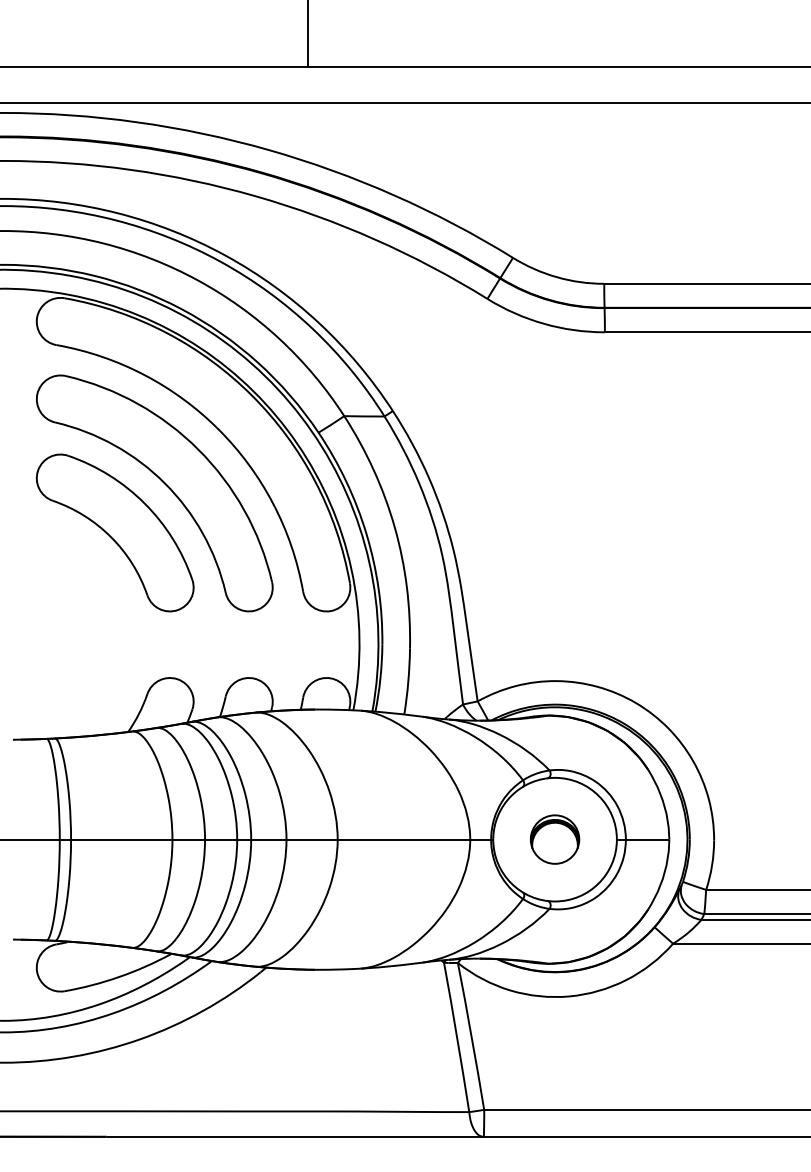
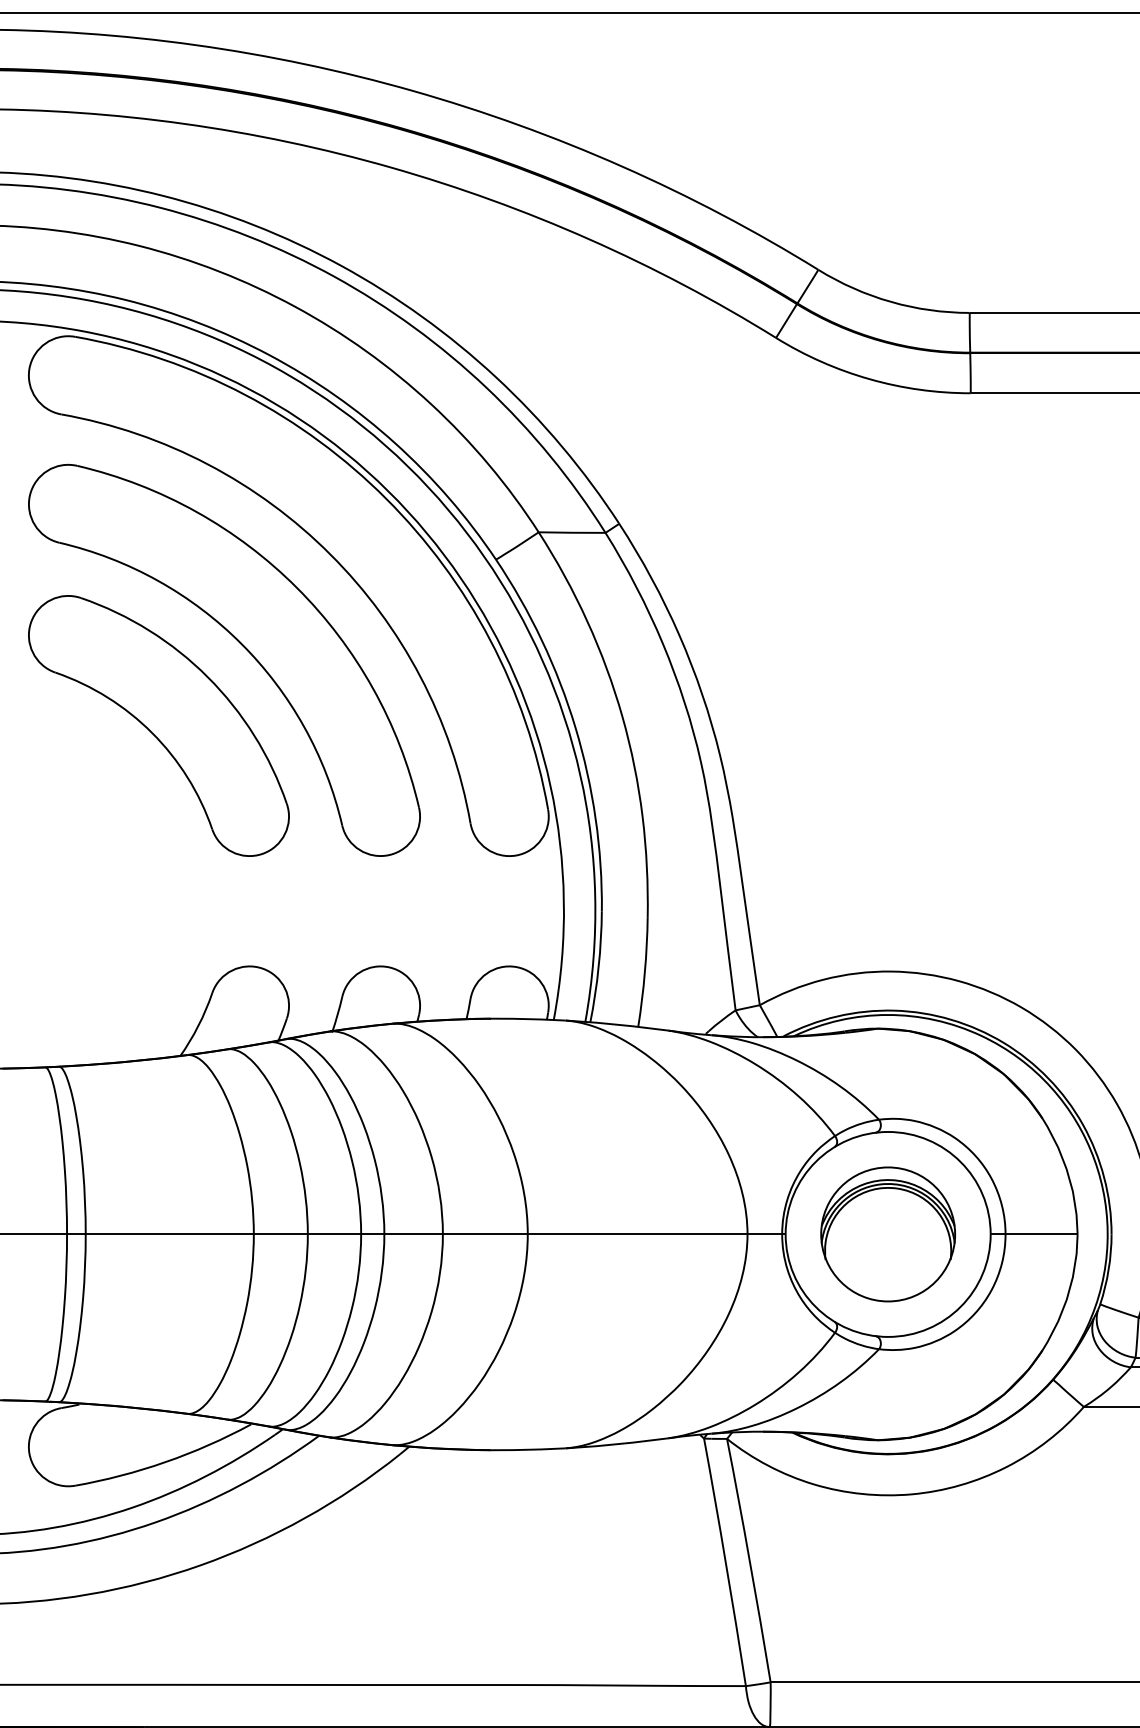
part: (554, 839) -> (887, 1234), size x1.67

